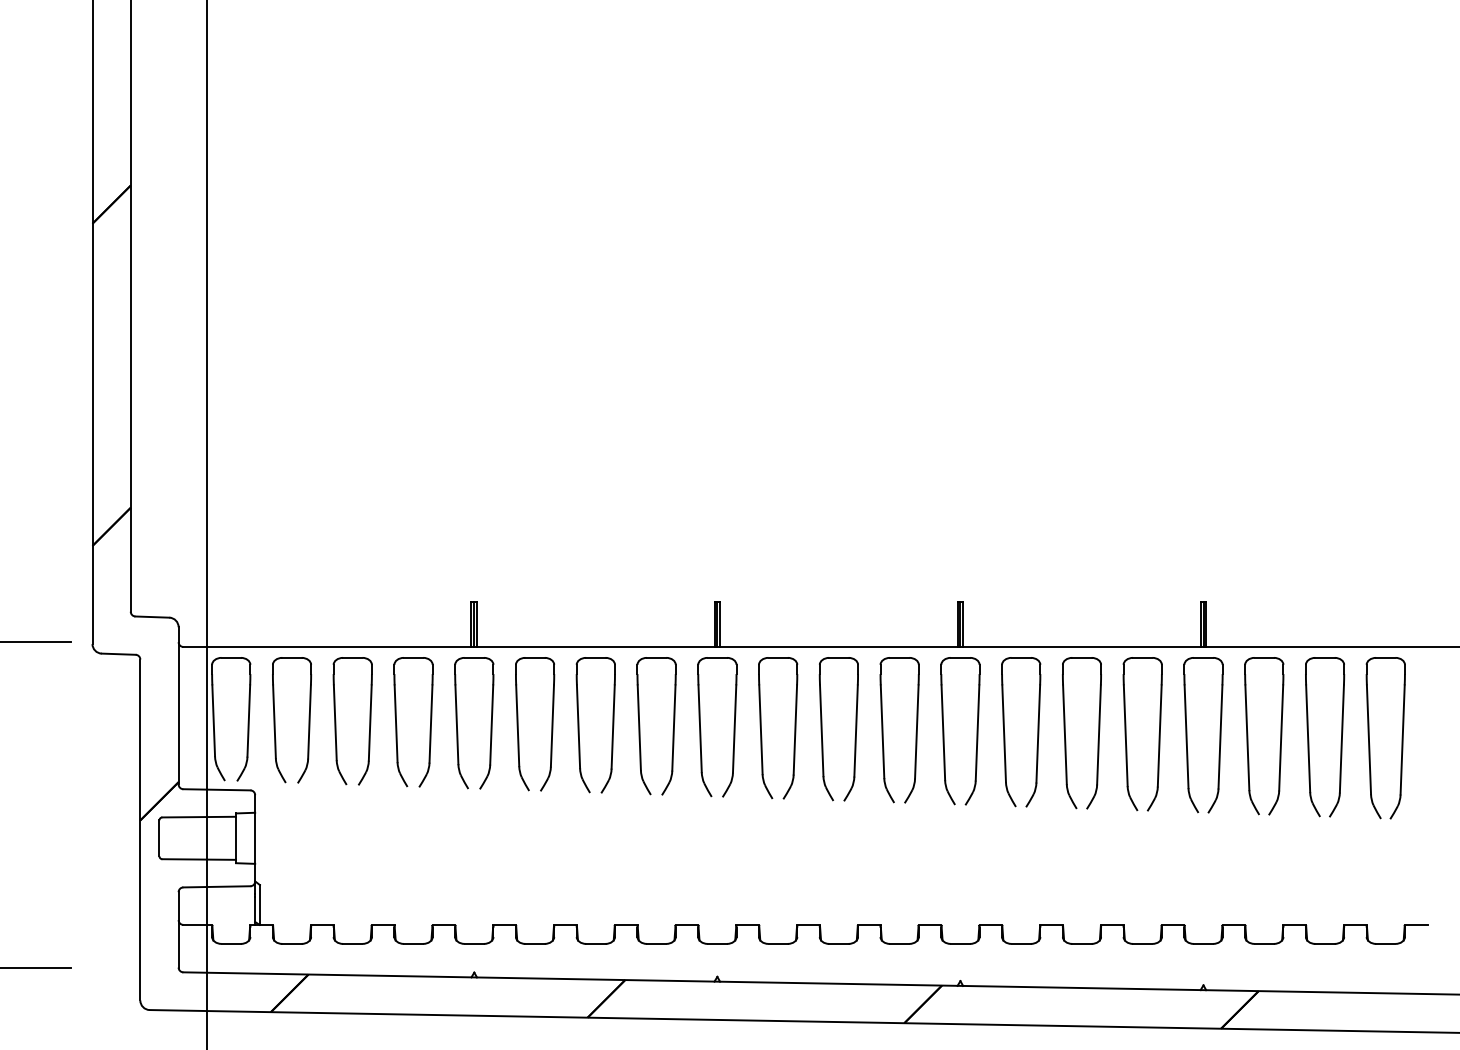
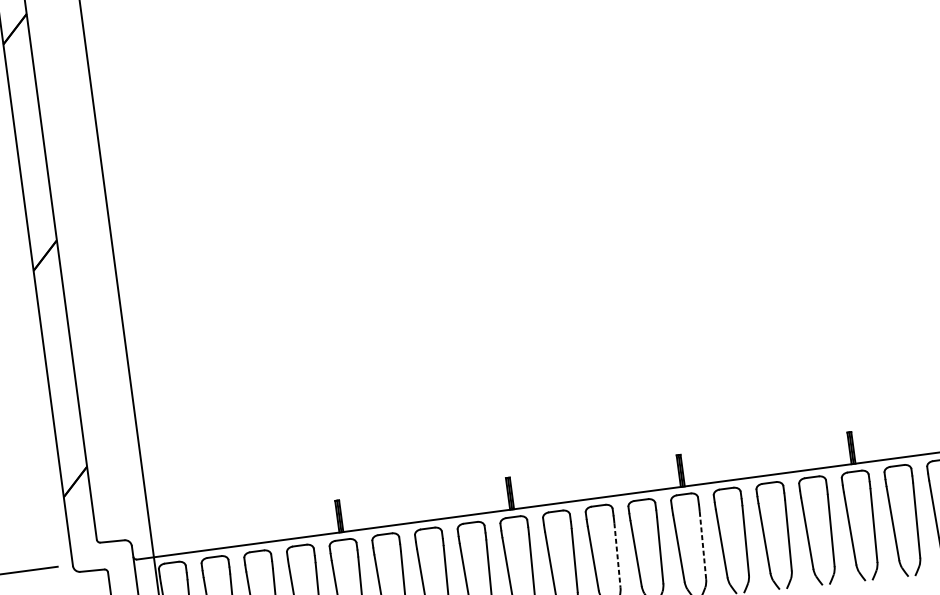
line: (856, 730) -> (617, 555), solid -> dashed
line: (977, 732) -> (702, 545), solid -> dashed

